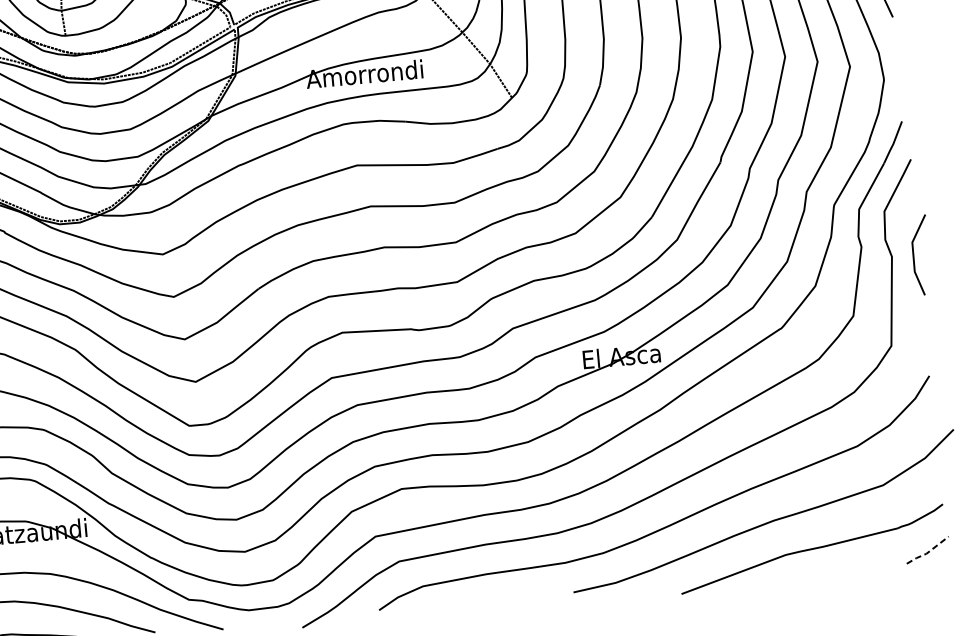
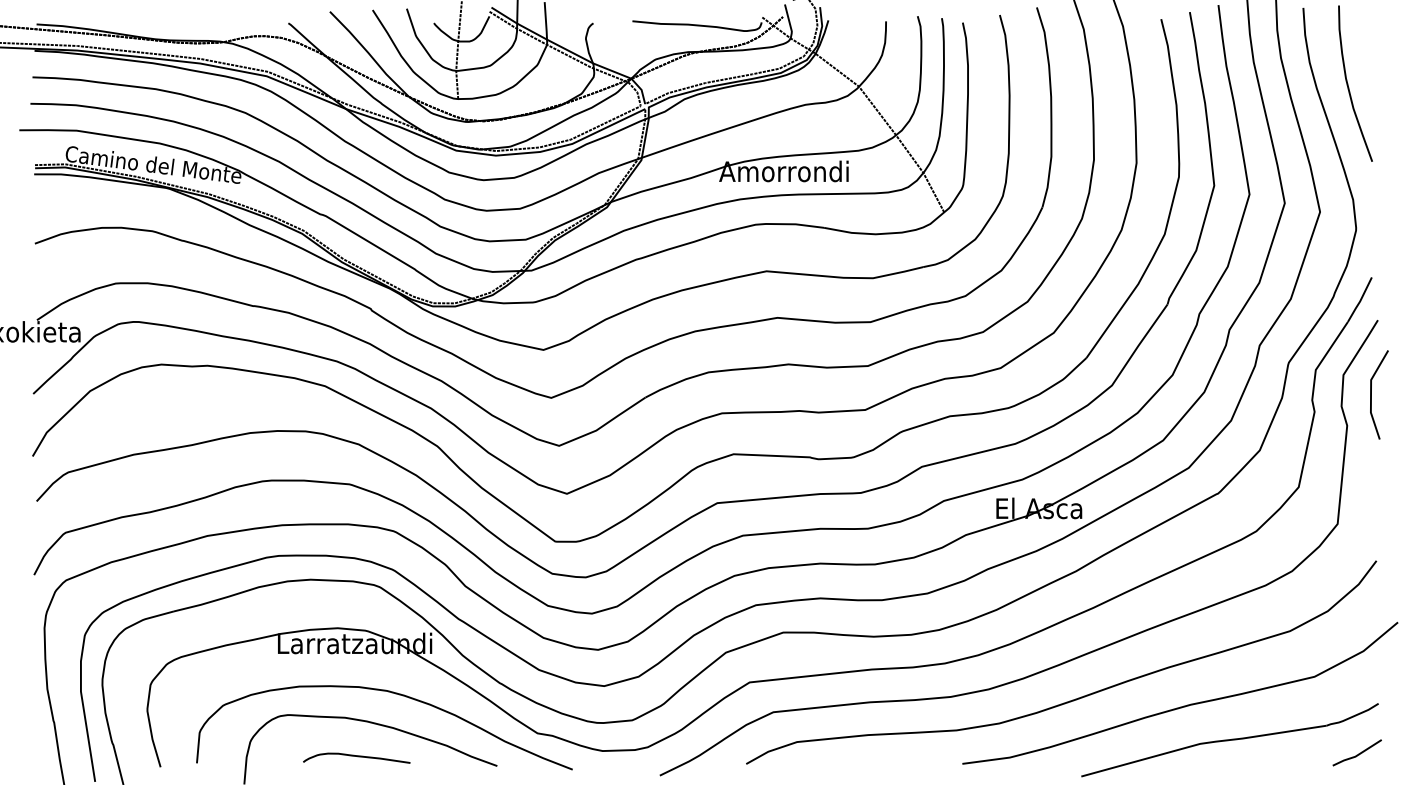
line: (913, 255) -> (1371, 394), moved
line: (928, 552) -> (1357, 755), dashed -> solid

